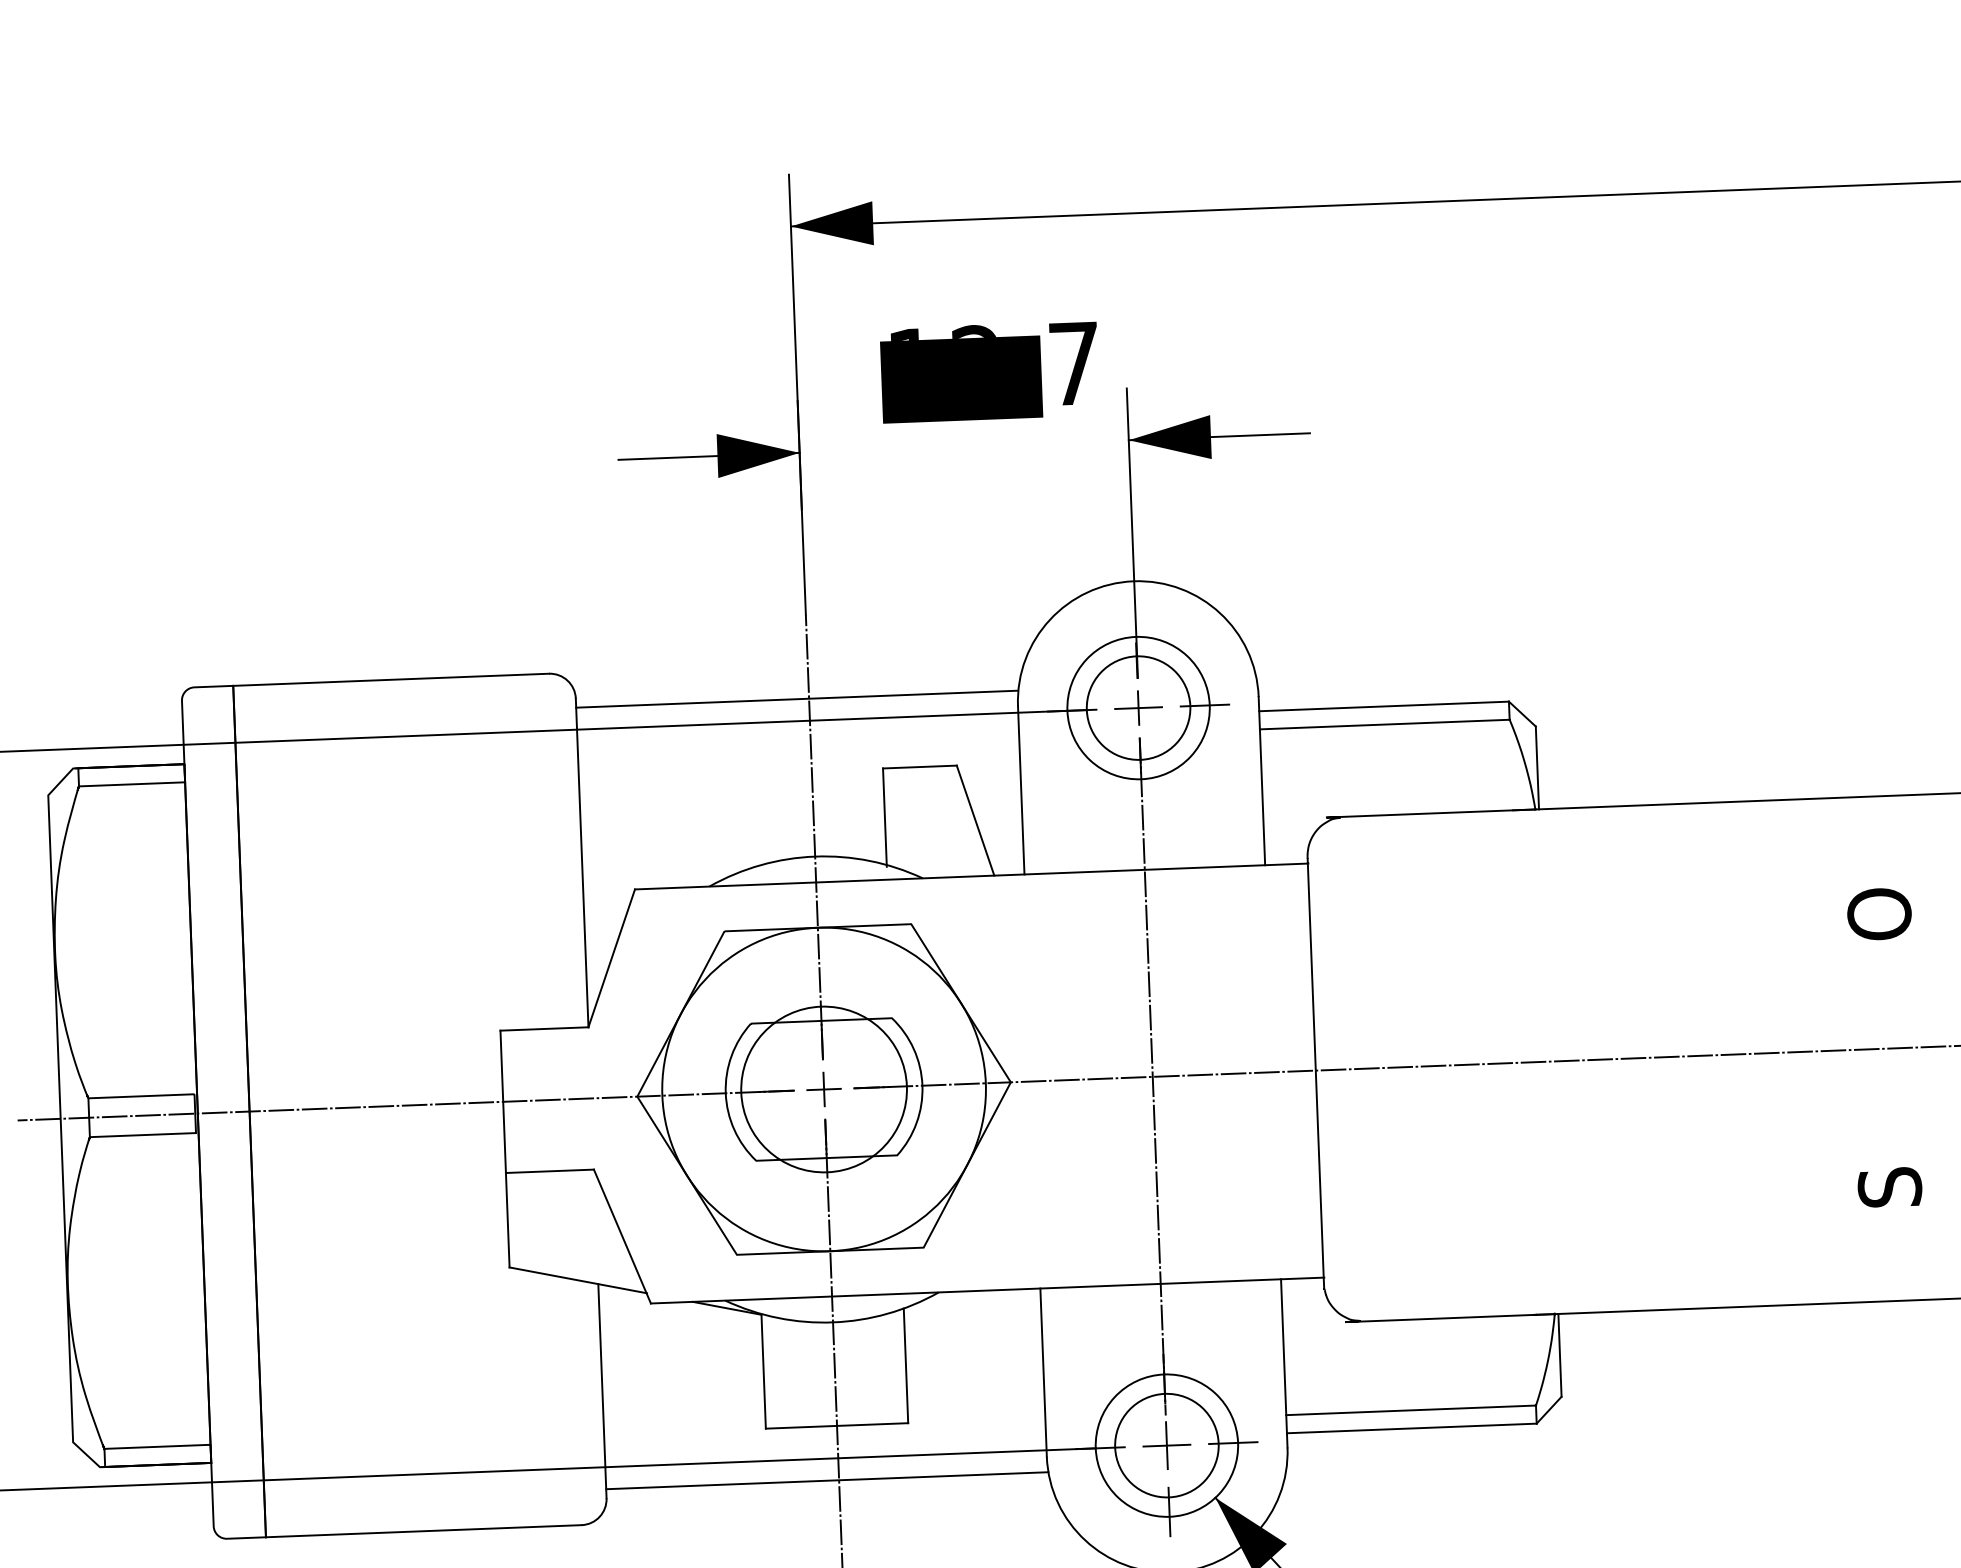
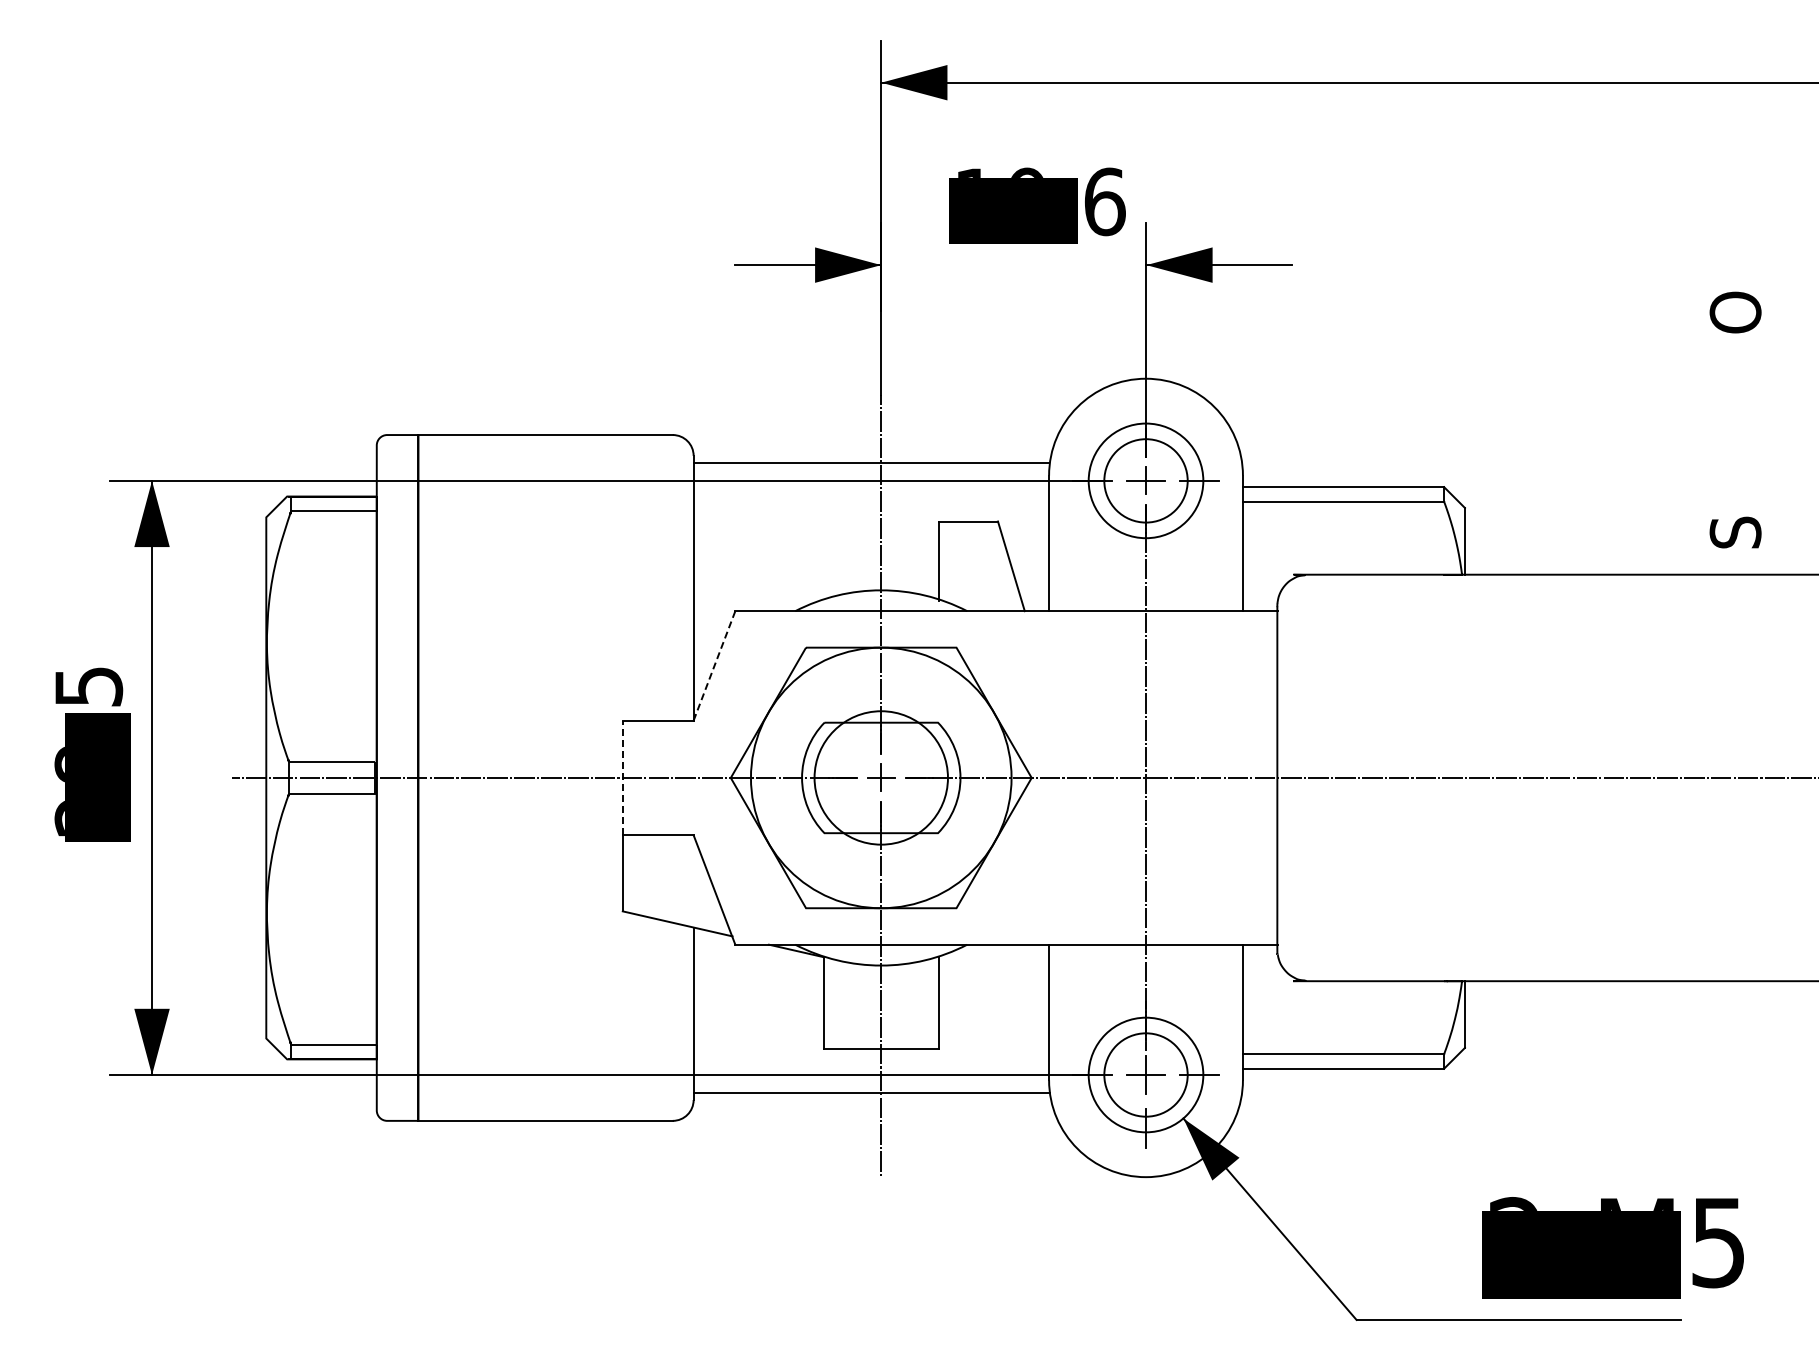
text: (1026, 365) -> (1066, 201), 12.7 -> 10.6
line: (611, 957) -> (714, 665), solid -> dashed
text: (1884, 1046) -> (1735, 419), moved
line: (502, 1101) -> (622, 777), solid -> dashed

